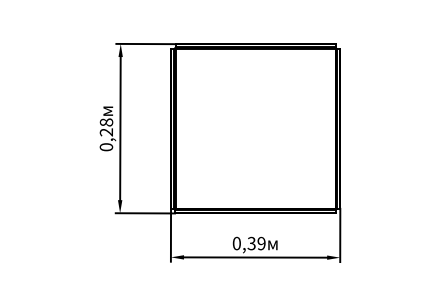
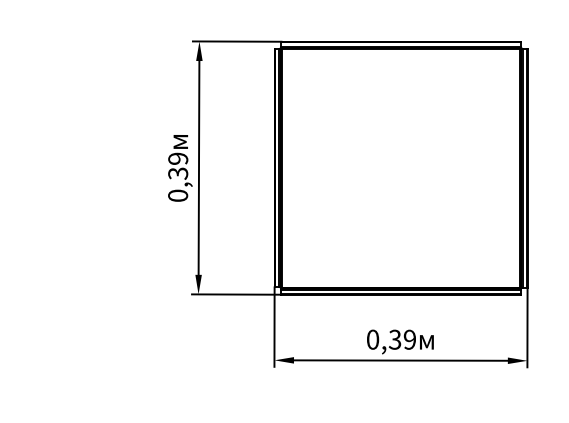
text: (106, 127) -> (178, 166), 0,28 -> 0,39

